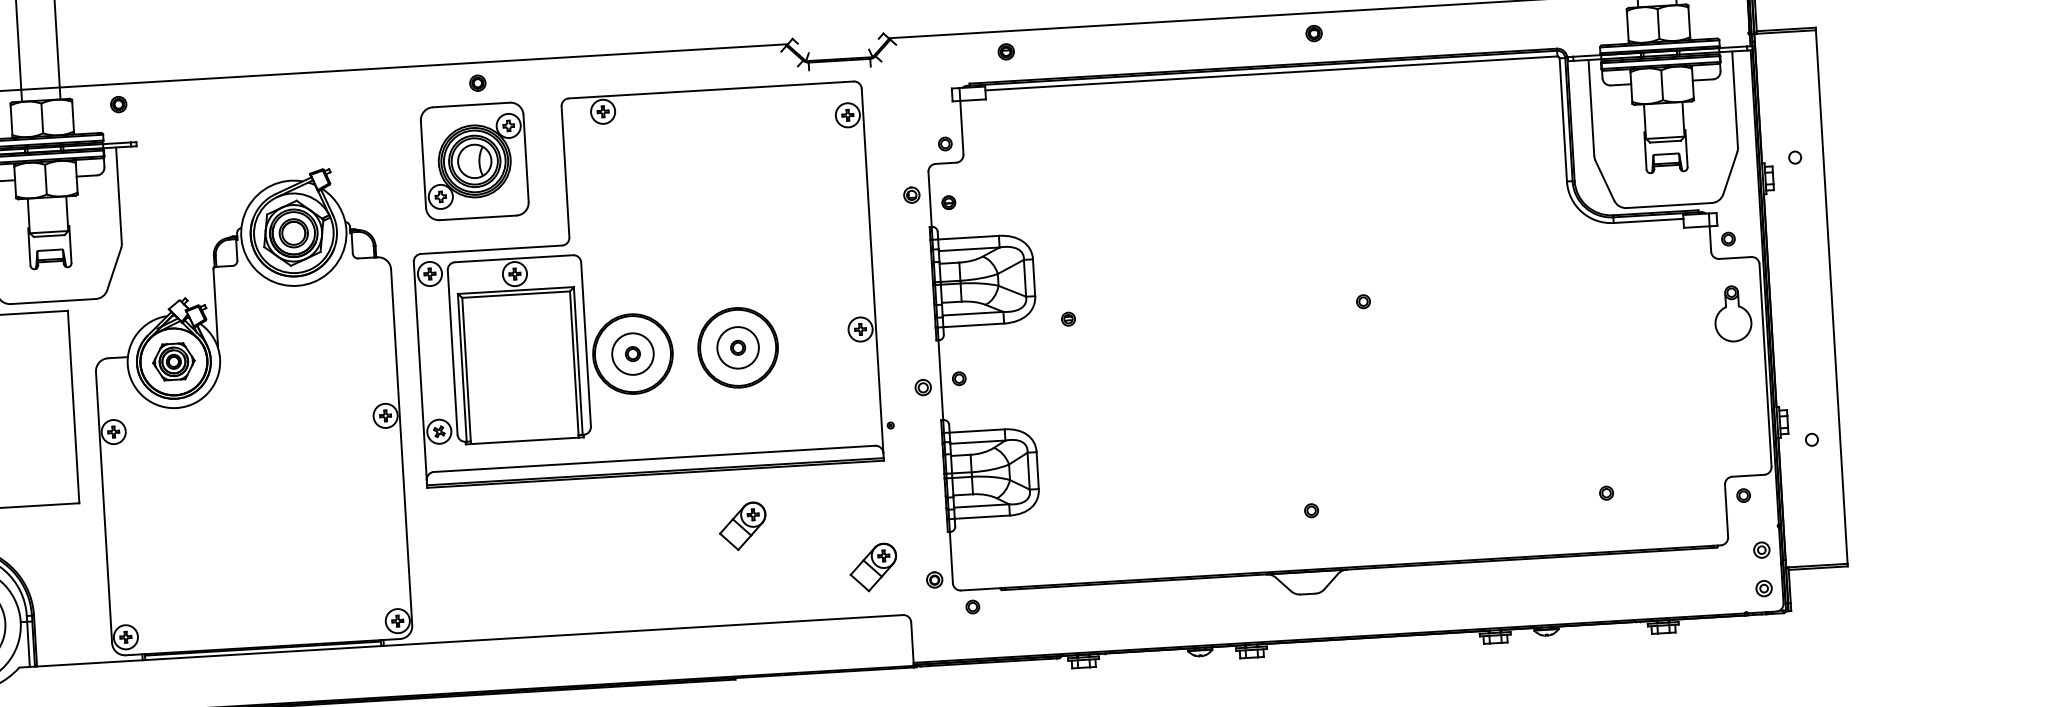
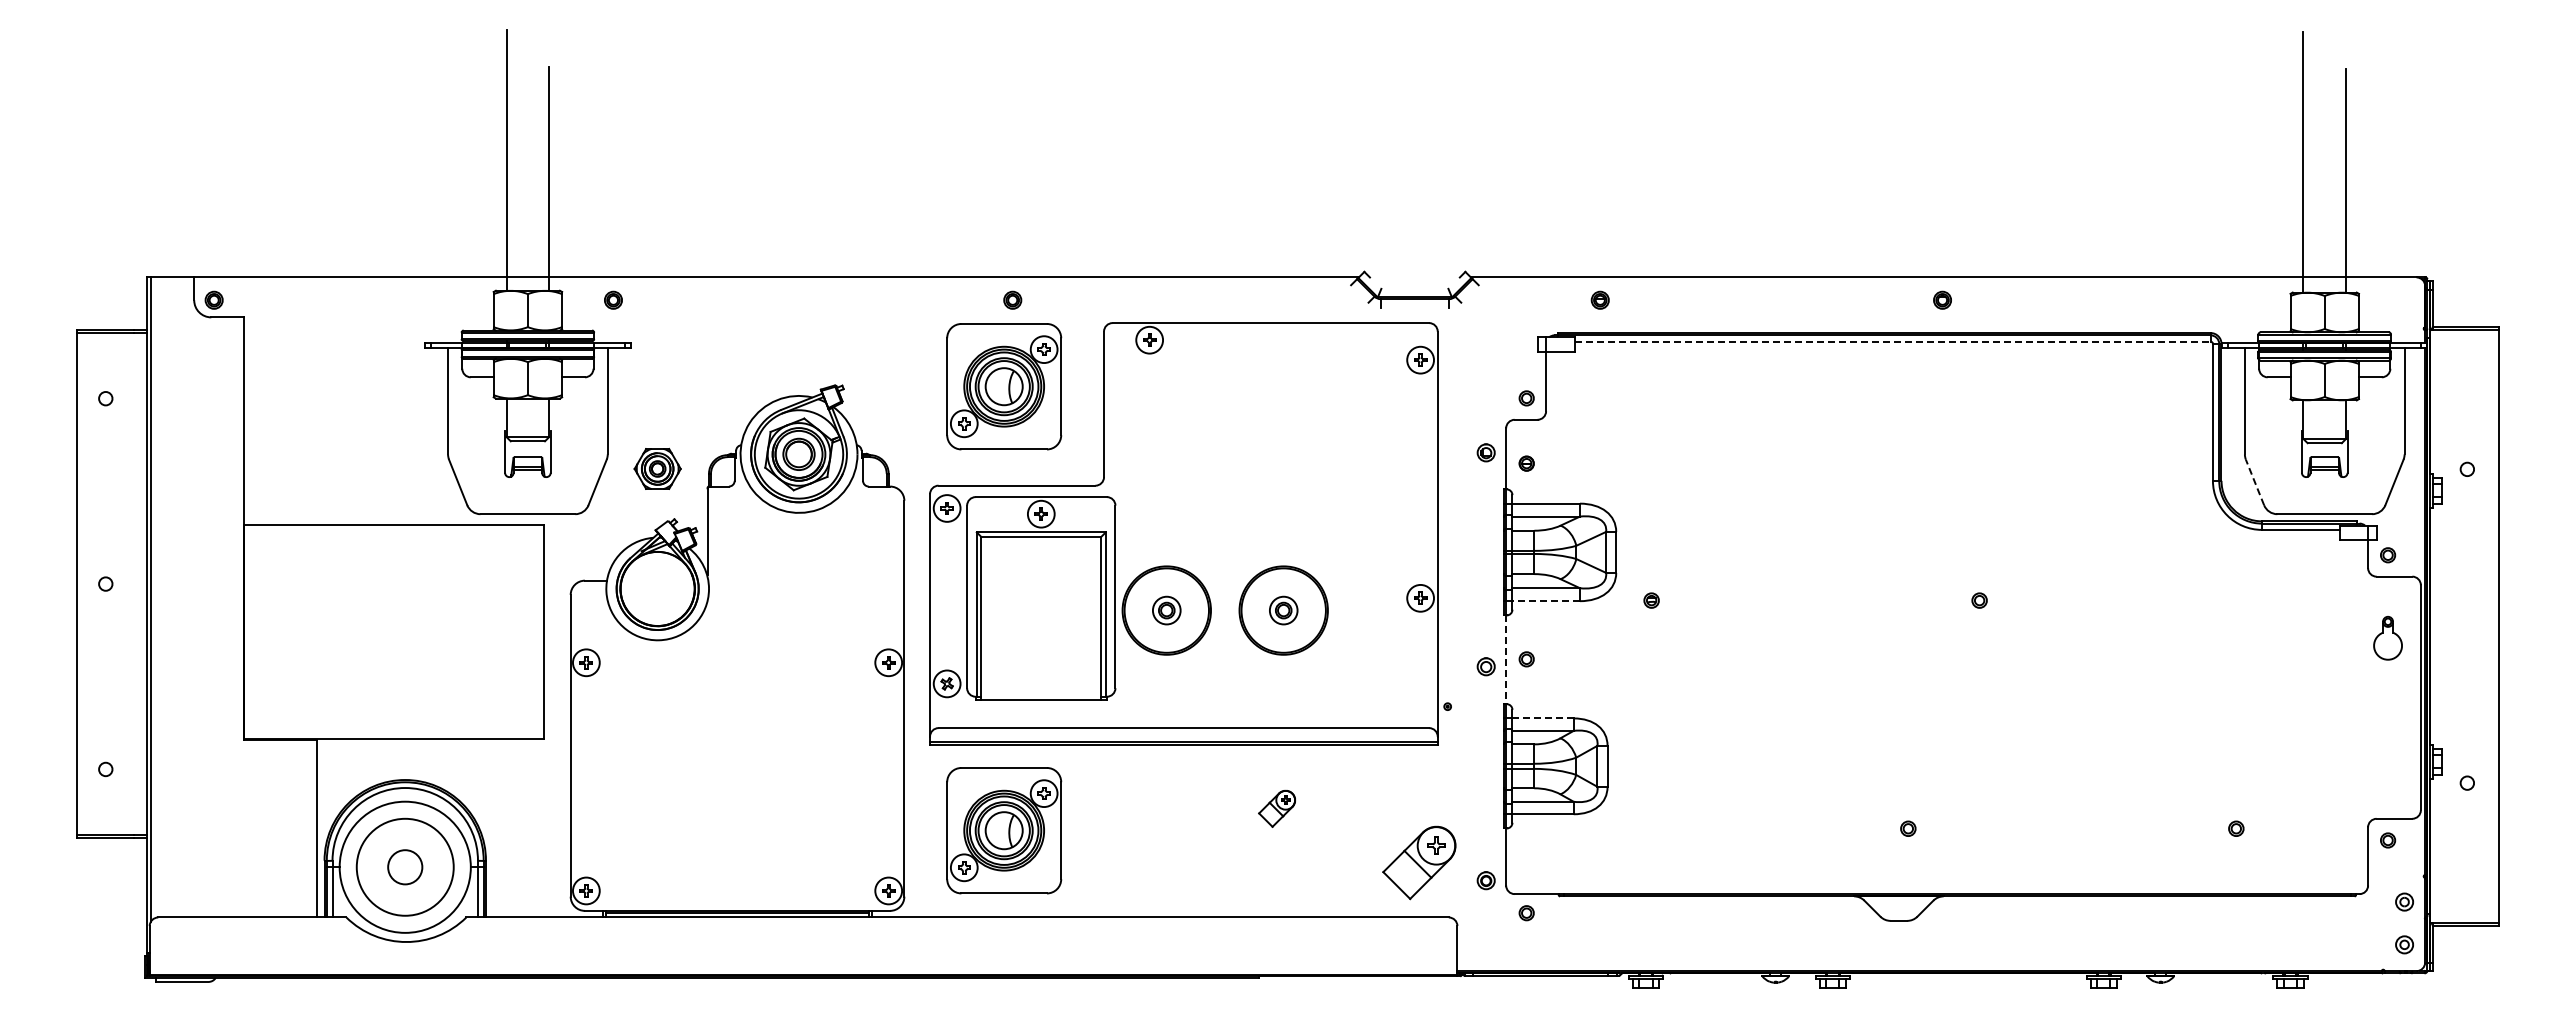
line: (1272, 73) -> (1893, 341), solid -> dashed
line: (1605, 180) -> (2255, 482), solid -> dashed
part: (1732, 313) -> (2387, 637), size x0.7
line: (974, 325) -> (1546, 601), solid -> dashed
circle: (737, 347) -> (1283, 610), size x0.6
circle: (632, 354) -> (1166, 610), size x0.6
part: (173, 361) -> (657, 468), moved
line: (941, 380) -> (1506, 660), solid -> dashed
line: (977, 431) -> (1543, 718), solid -> dashed
part: (742, 526) -> (1276, 808), size x0.7
part: (498, 560) -> (1004, 830), added
part: (872, 567) -> (1418, 862), size x1.4

